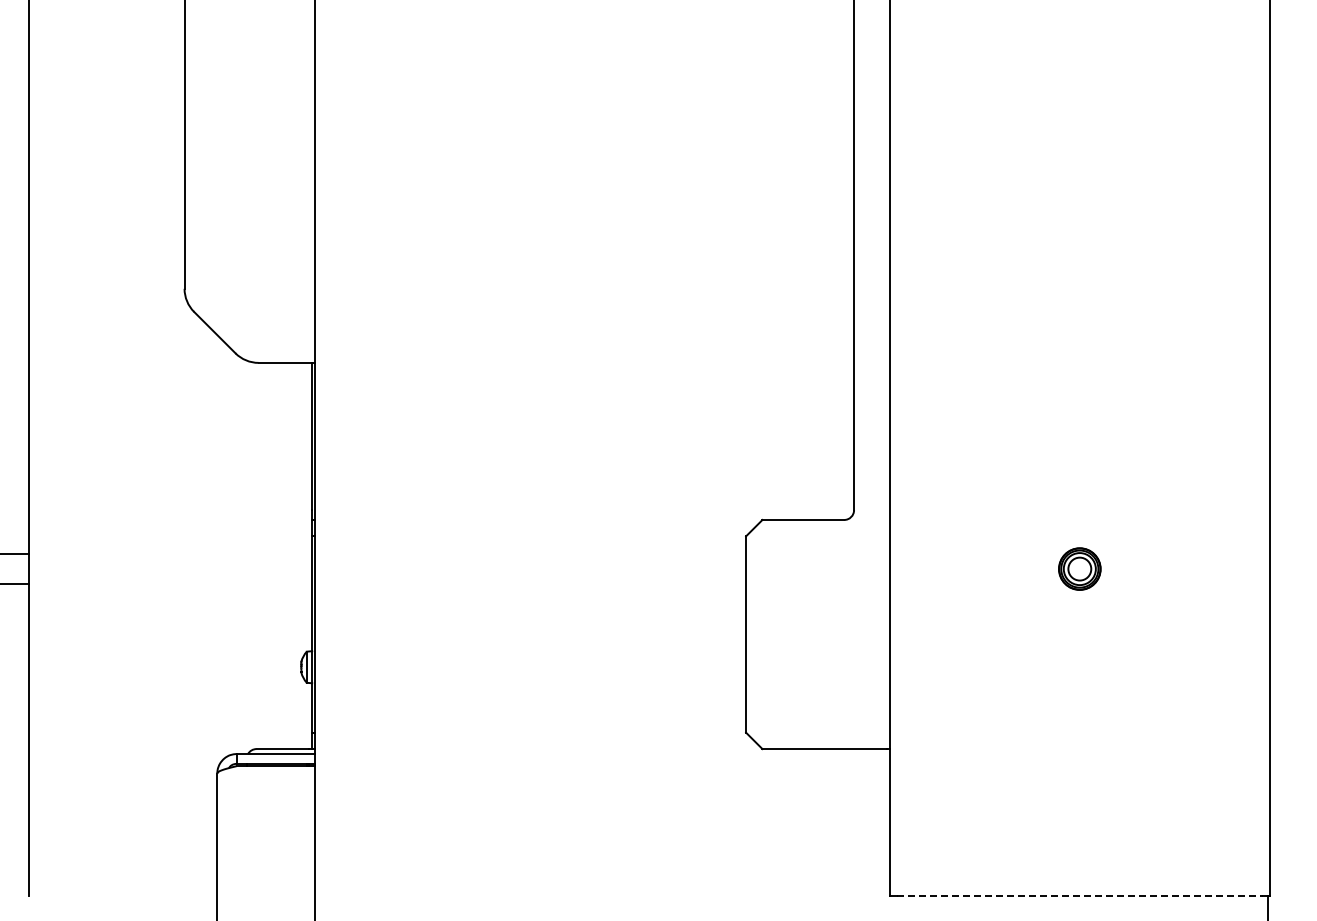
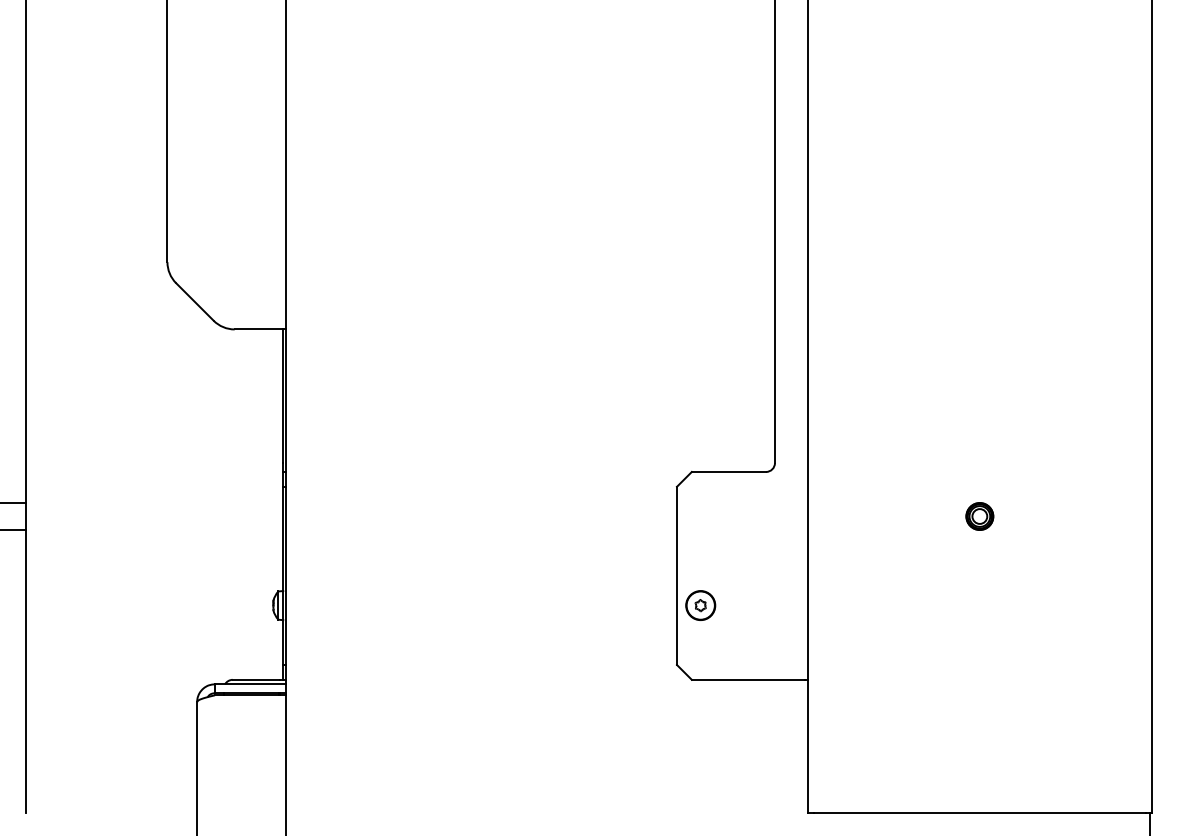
part: (1079, 568) -> (979, 515), size x0.71
part: (772, 667) -> (700, 605), added
line: (1080, 896) -> (980, 813), dashed -> solid

